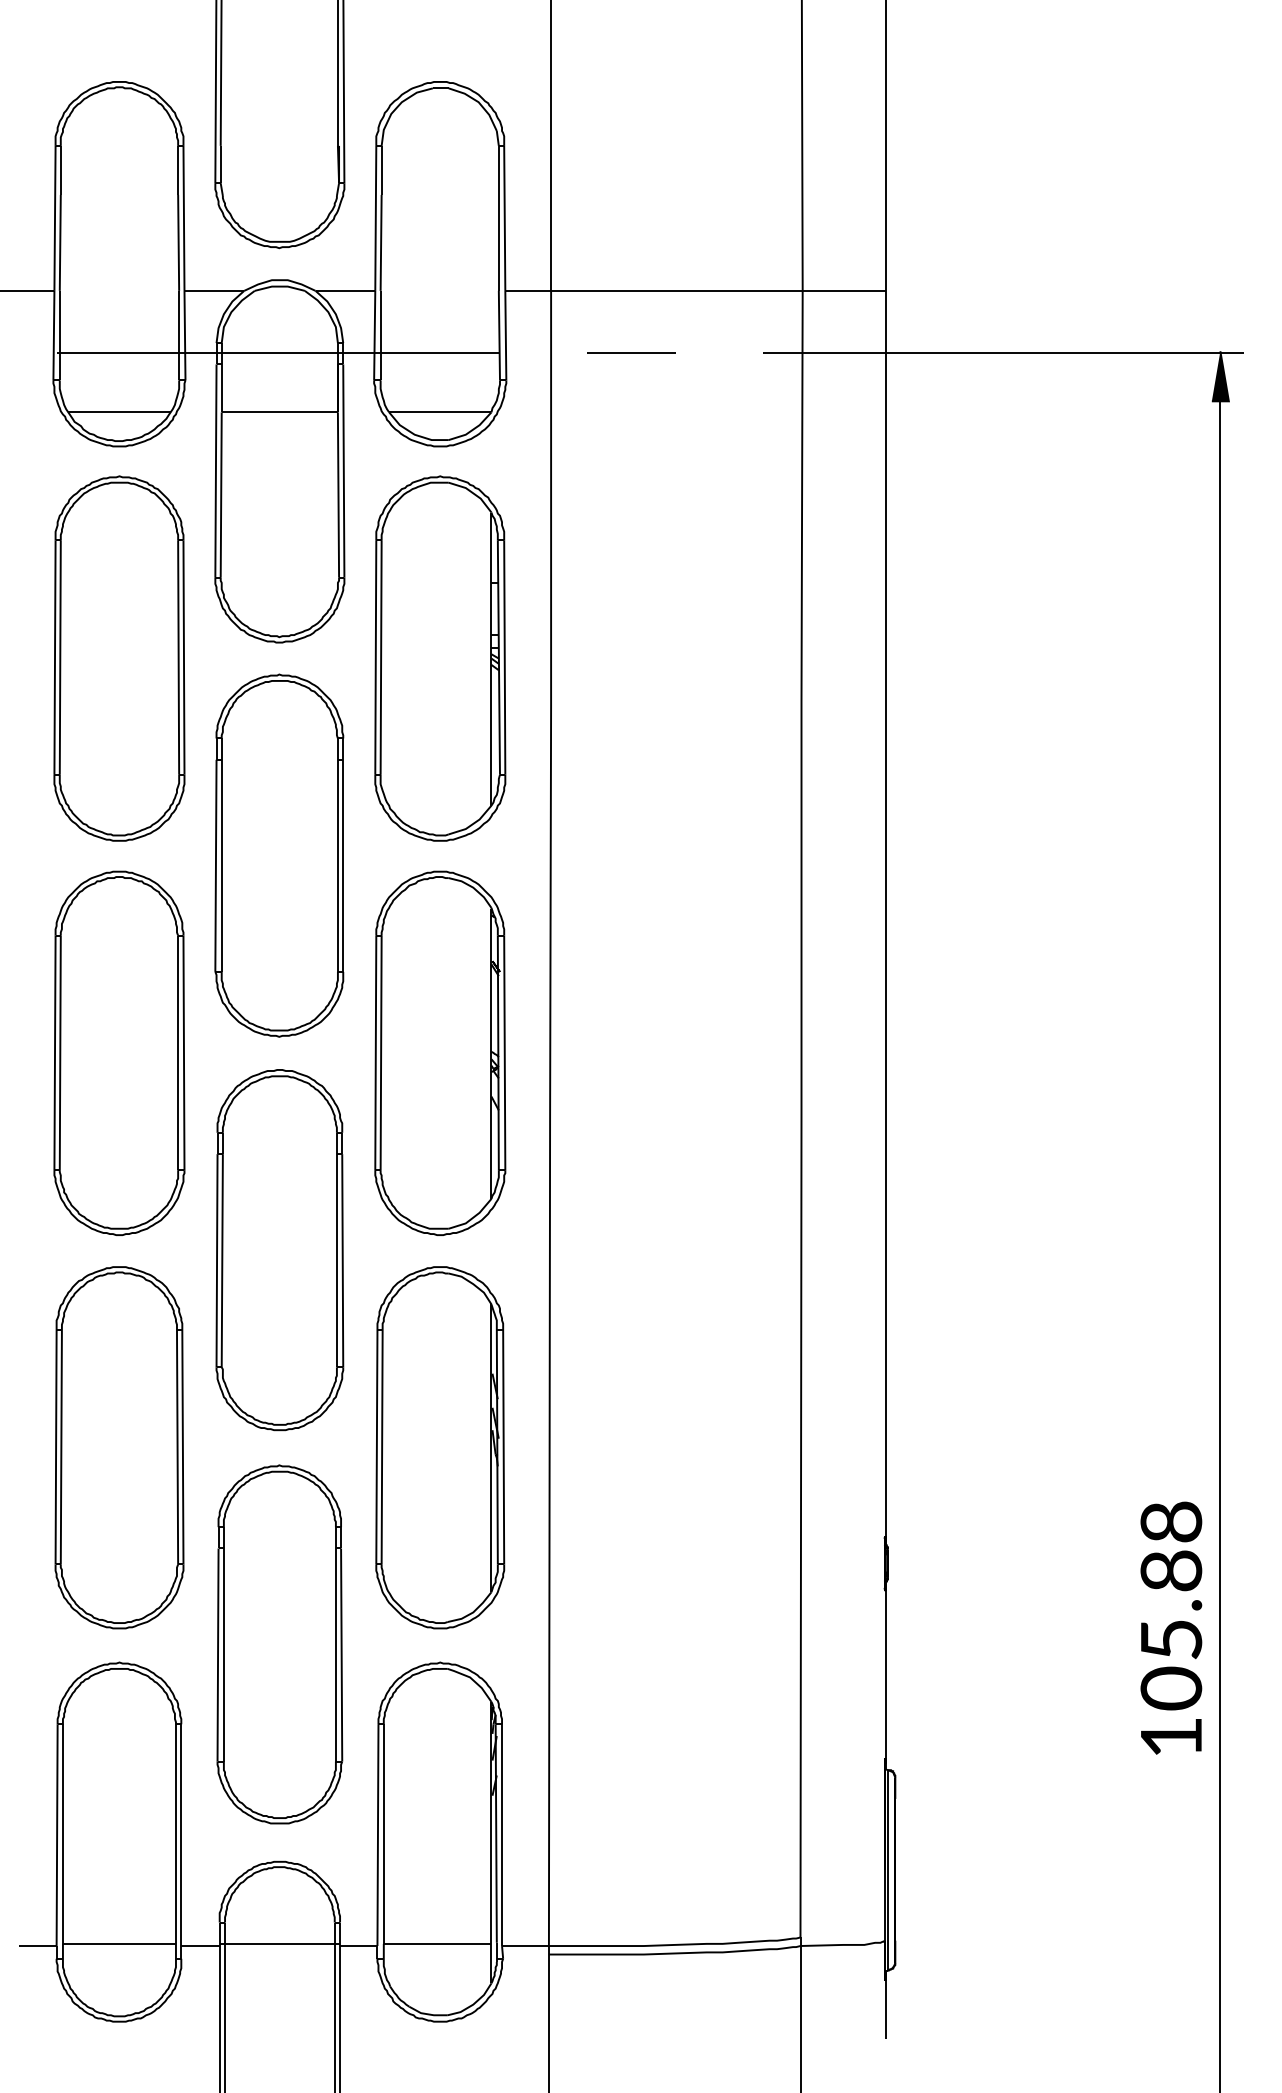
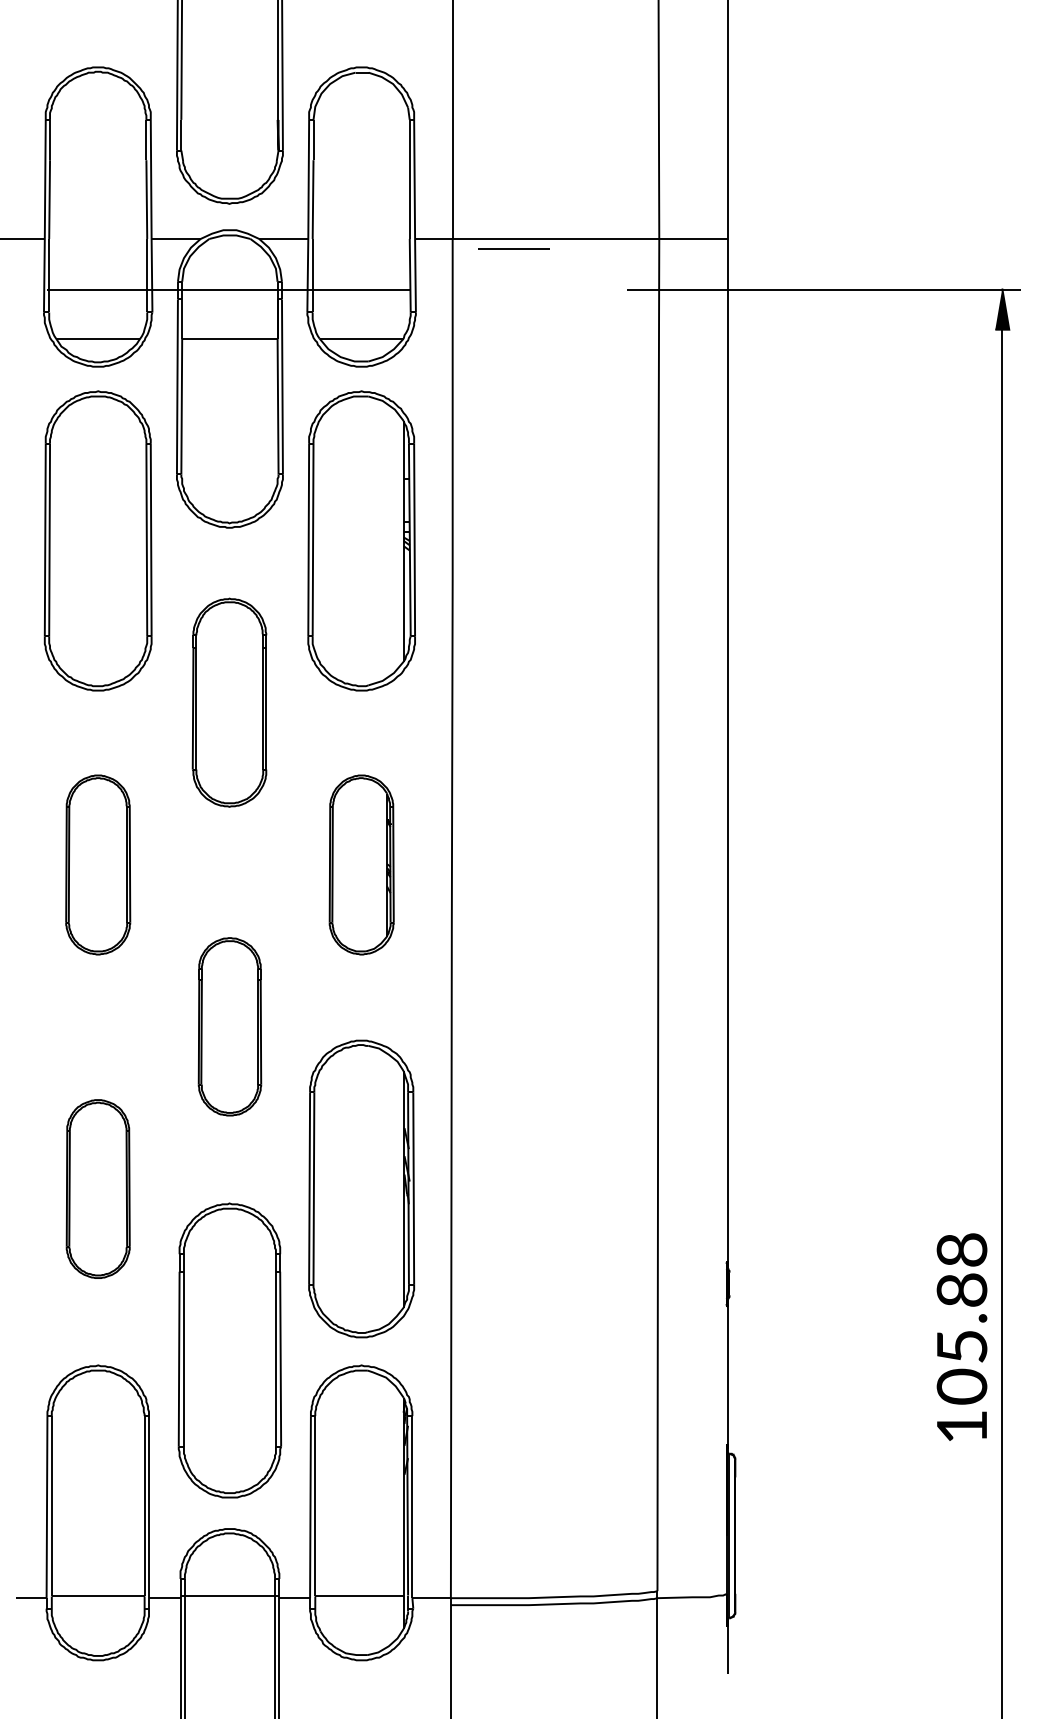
line: (631, 352) -> (513, 248), moved
part: (279, 855) -> (229, 702), size x0.7
part: (119, 1052) -> (98, 864), size x0.6
part: (440, 1052) -> (361, 864), size x0.6
part: (279, 1250) -> (229, 1027), size x0.6
part: (119, 1447) -> (98, 1188), size x0.6

